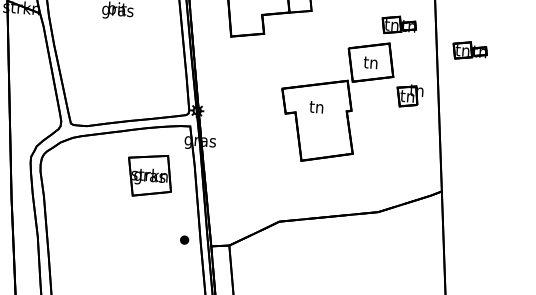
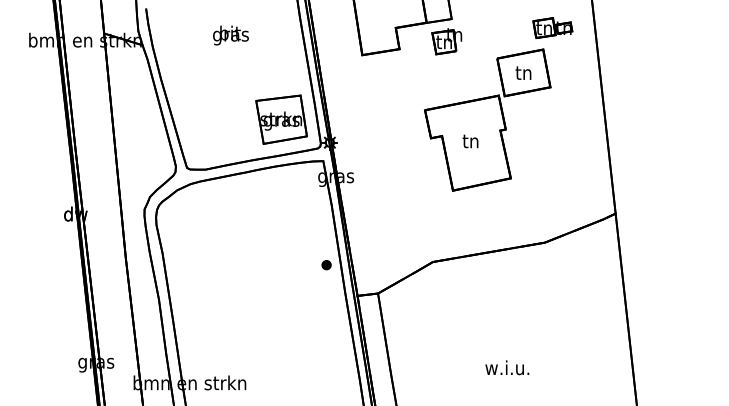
part: (469, 51) -> (635, 51), removed
part: (409, 95) -> (446, 41), moved
text: (316, 107) -> (470, 141), moved
part: (149, 175) -> (281, 119), moved
part: (184, 240) -> (326, 265), moved

